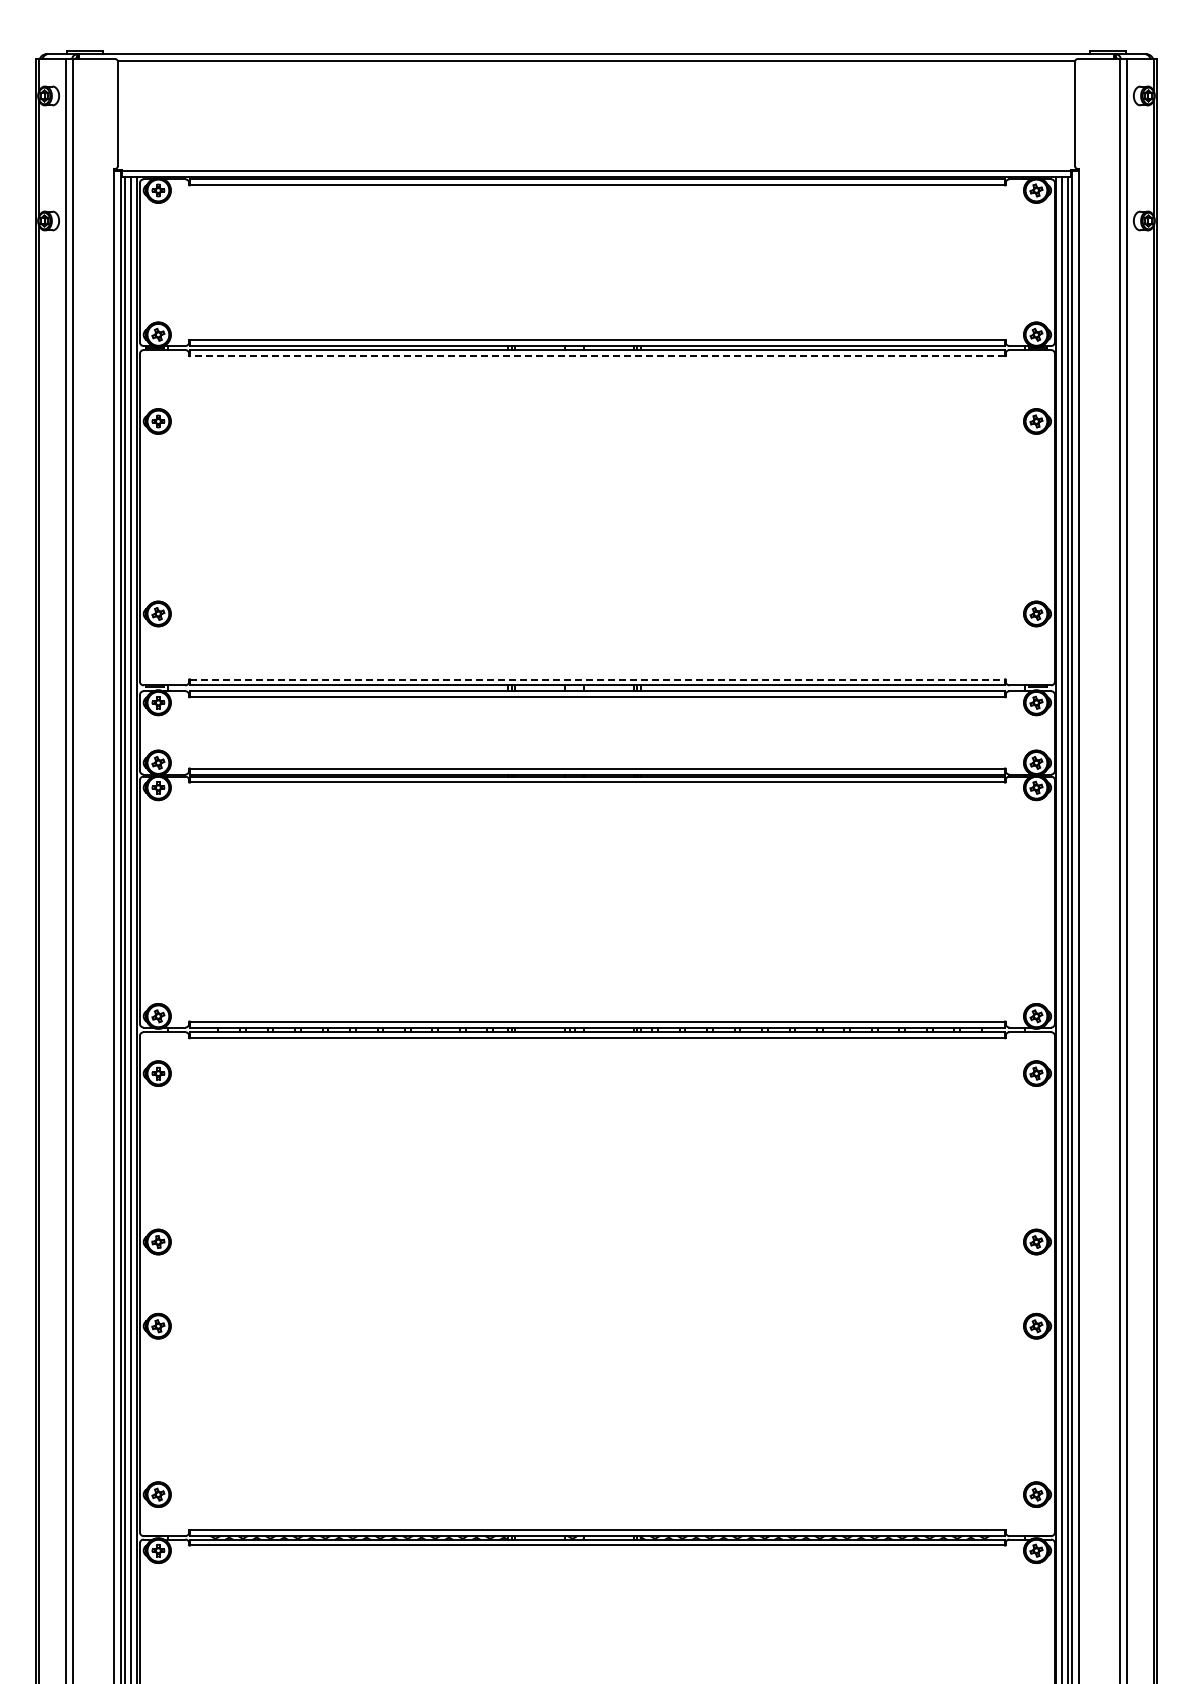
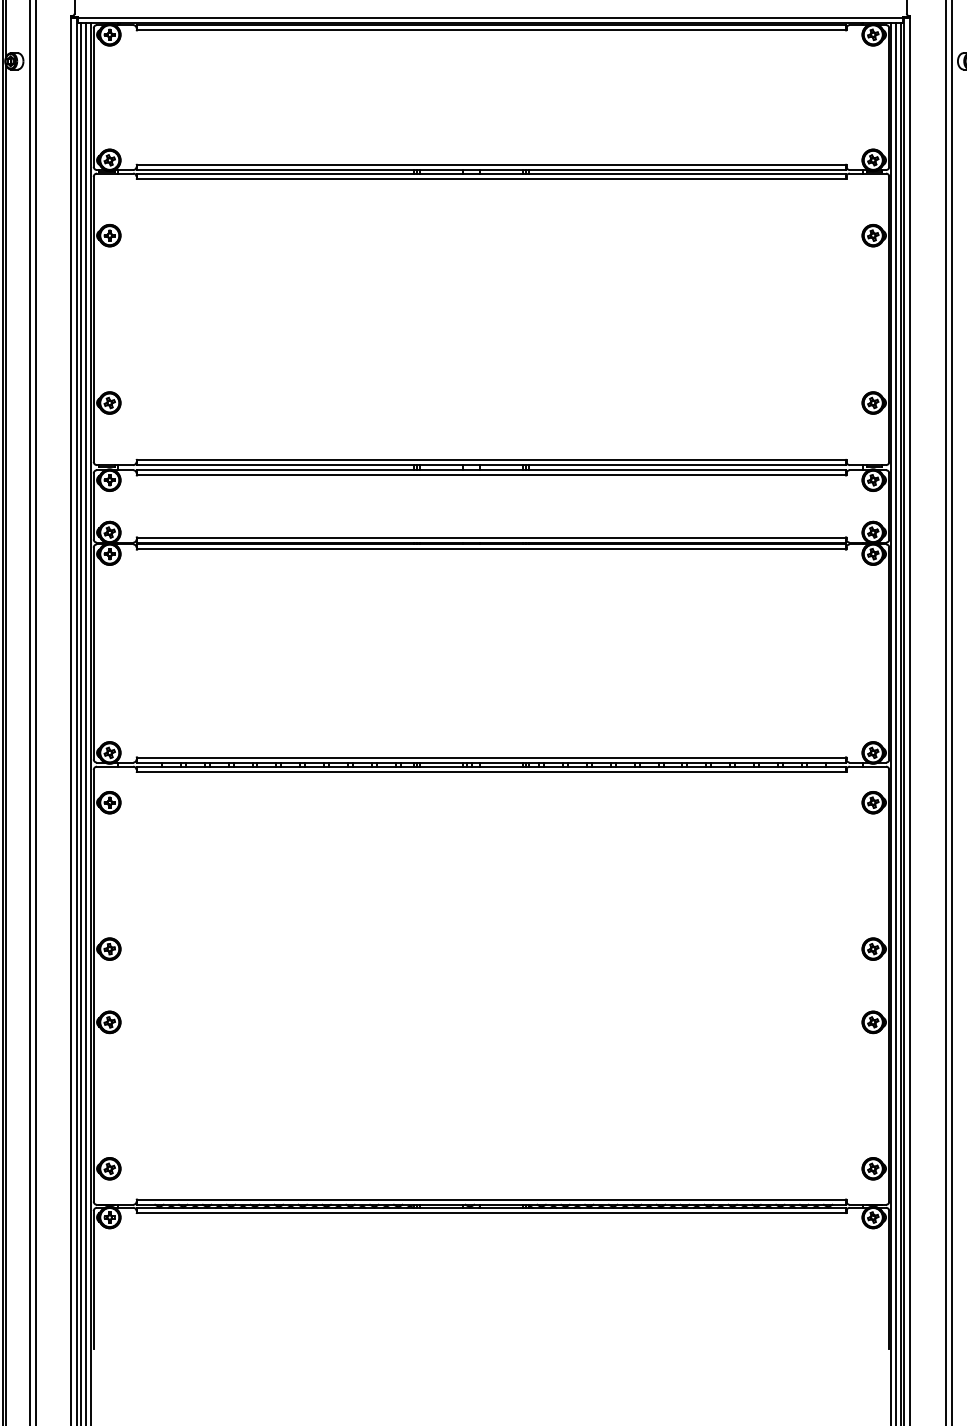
line: (596, 355) -> (490, 178), dashed -> solid
line: (597, 679) -> (491, 460), dashed -> solid

